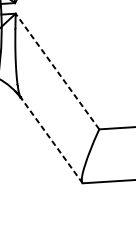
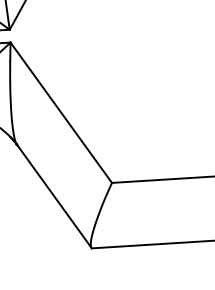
line: (57, 71) -> (61, 112), dashed -> solid
line: (51, 140) -> (54, 196), dashed -> solid

